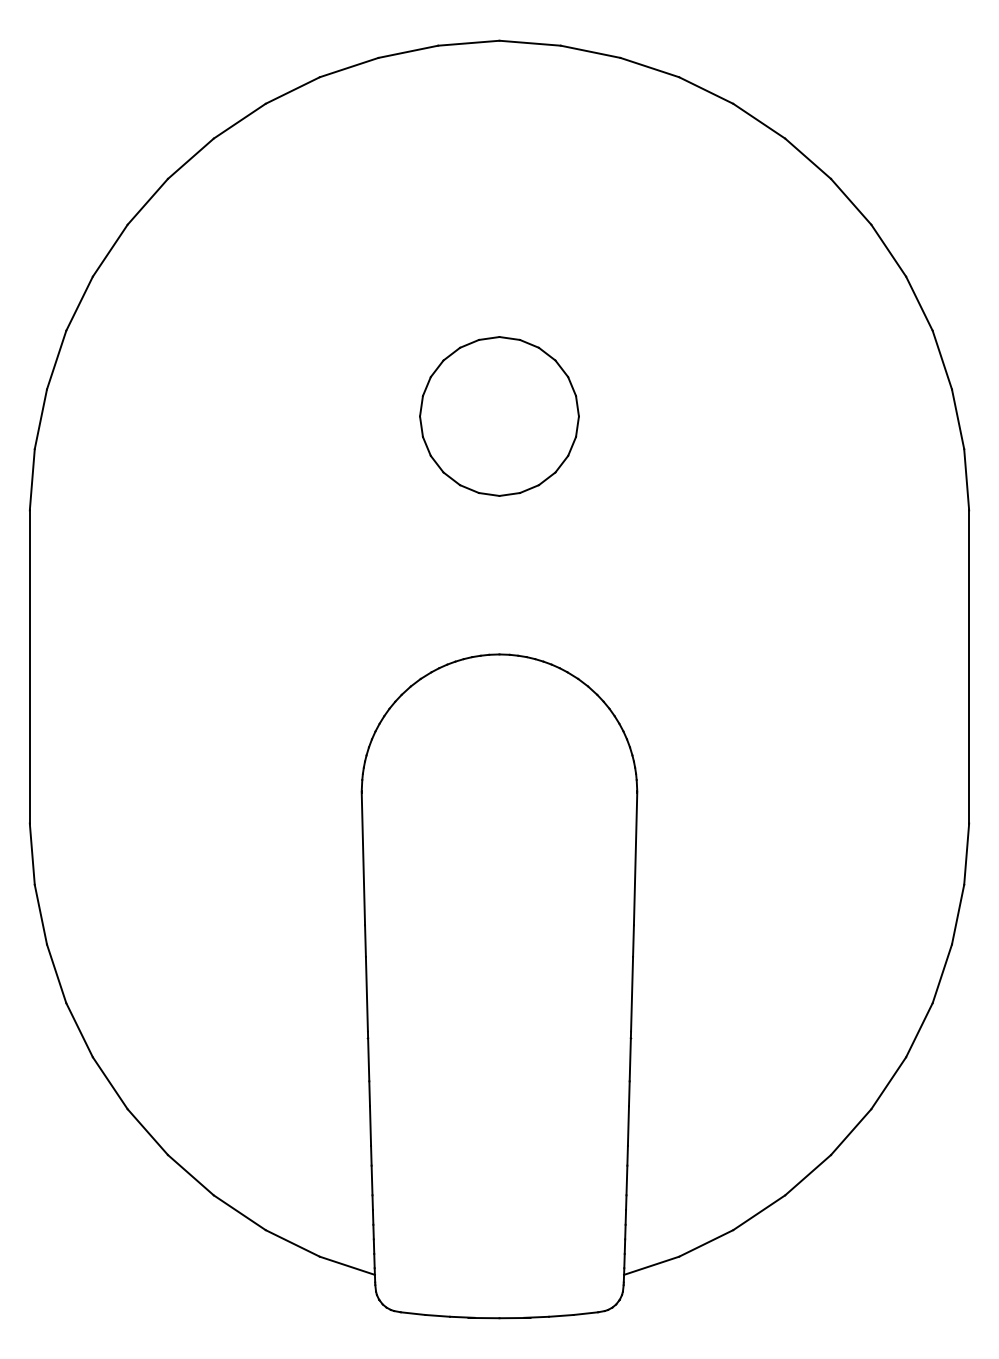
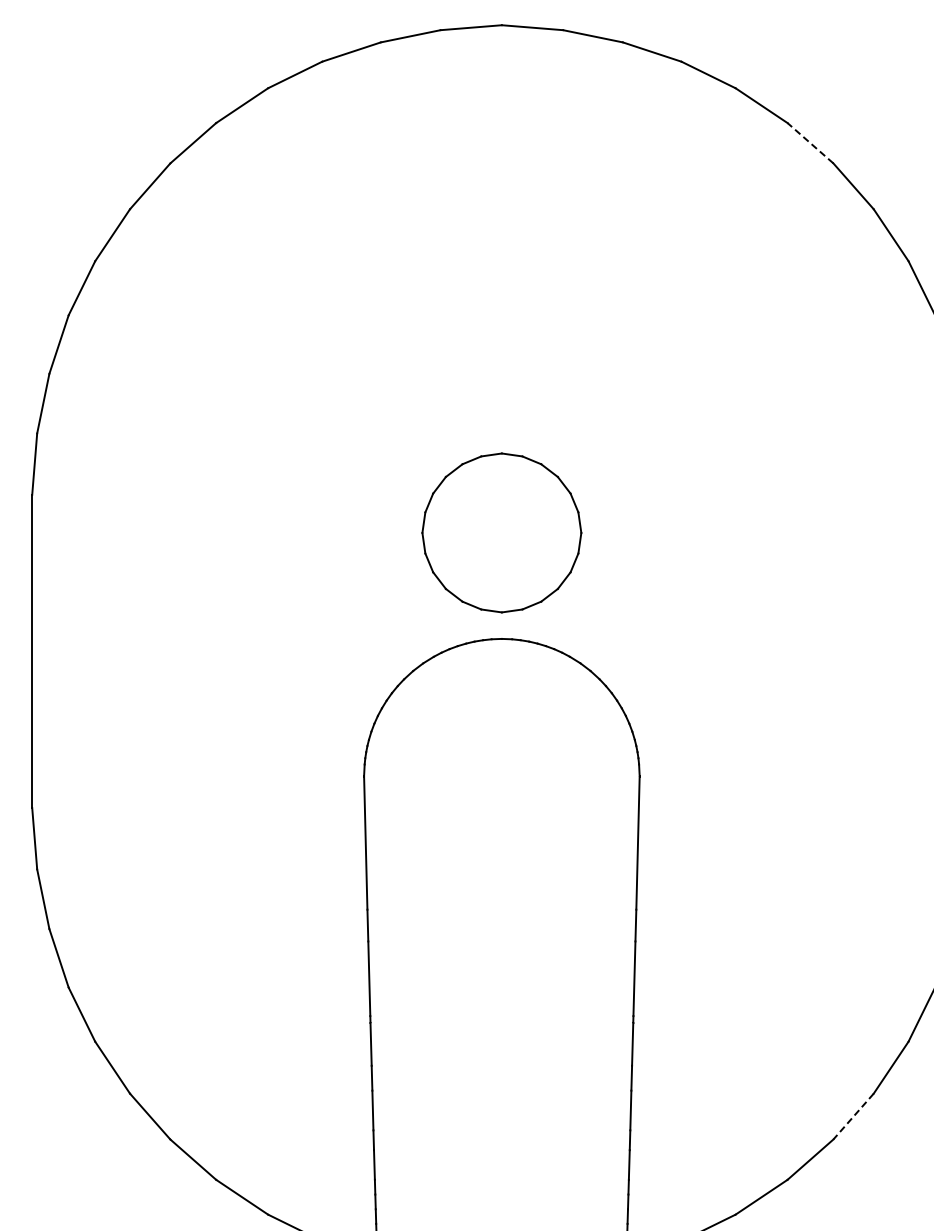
line: (808, 158) -> (810, 142), solid -> dashed
part: (499, 416) -> (501, 532), moved
line: (851, 1132) -> (853, 1116), solid -> dashed

